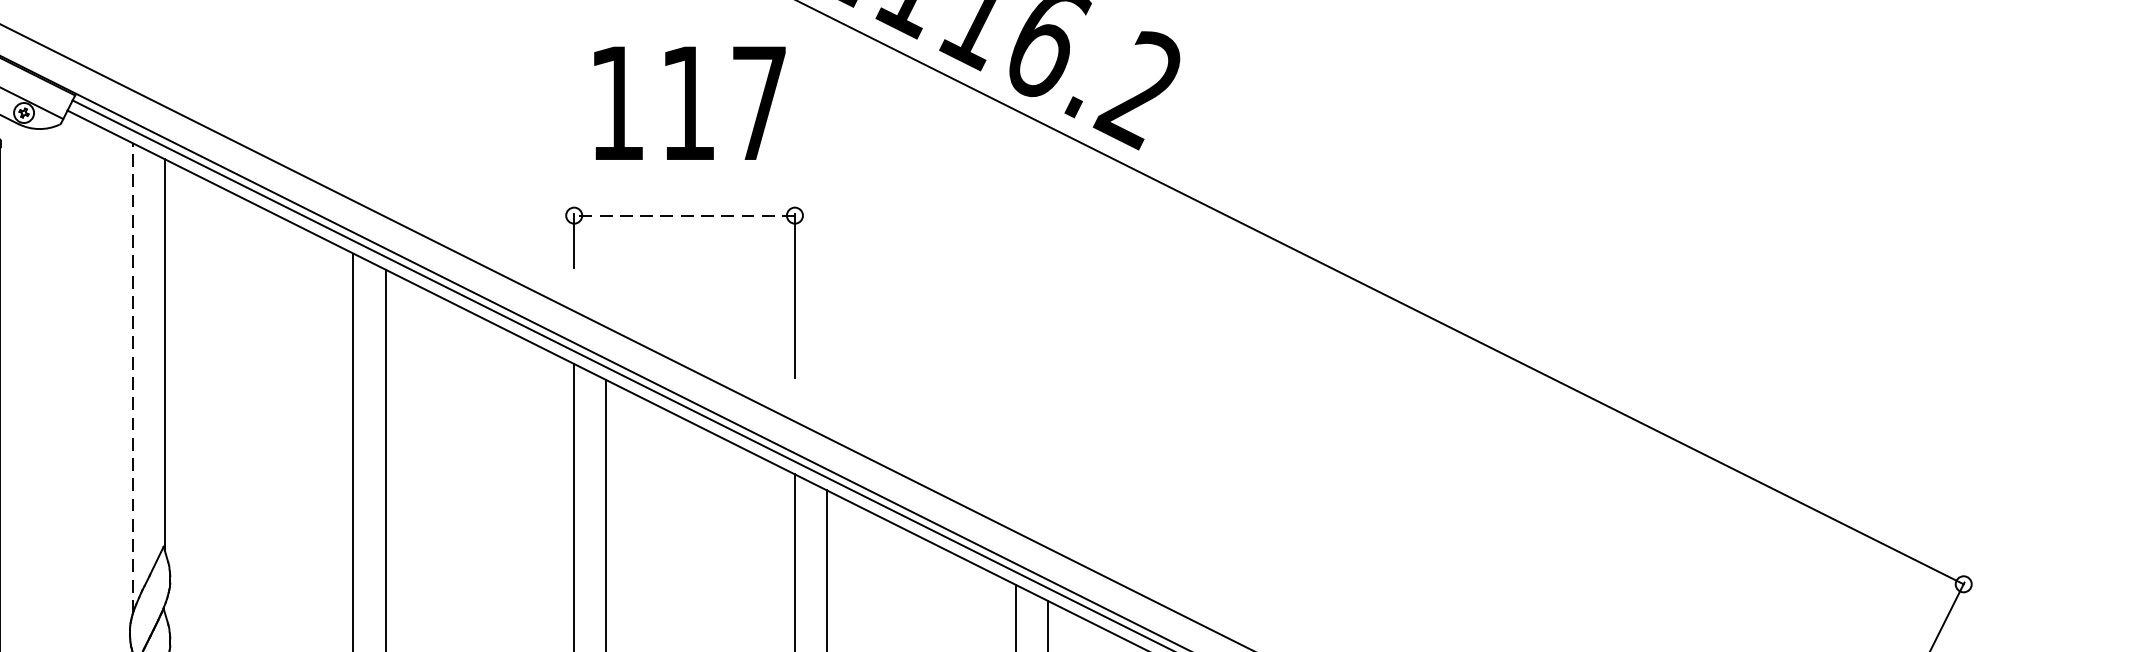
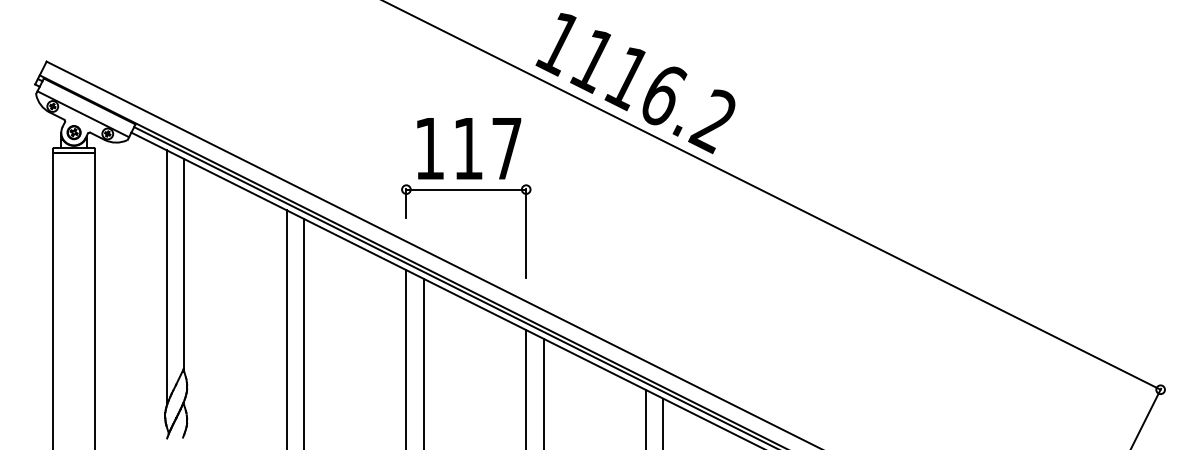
text: (690, 102) -> (469, 148), moved
line: (684, 215) -> (466, 189), dashed -> solid
line: (132, 377) -> (166, 277), dashed -> solid

